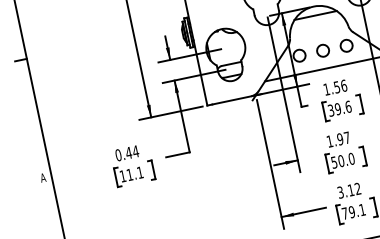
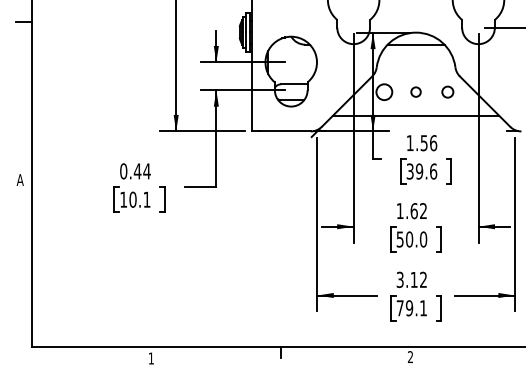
circle: (346, 45) -> (447, 91), size x0.7
circle: (322, 50) -> (415, 91), size x0.6
text: (343, 138) -> (418, 211), 1.97 -> 1.62
text: (129, 174) -> (132, 199), 11.1 -> 10.1

